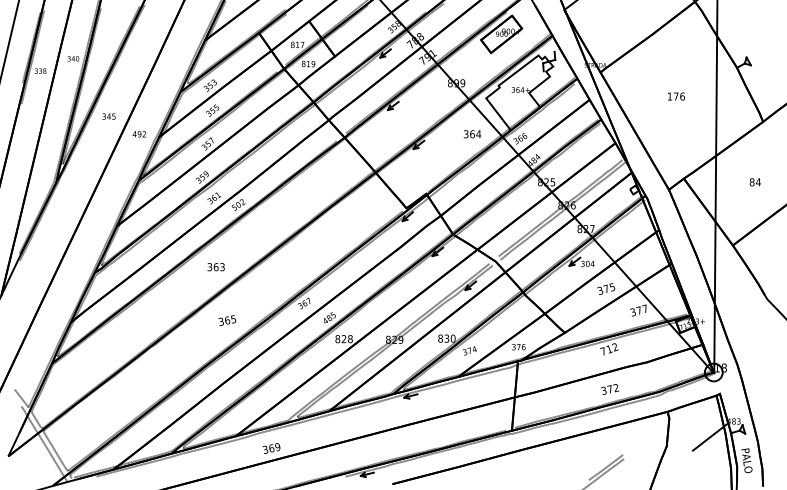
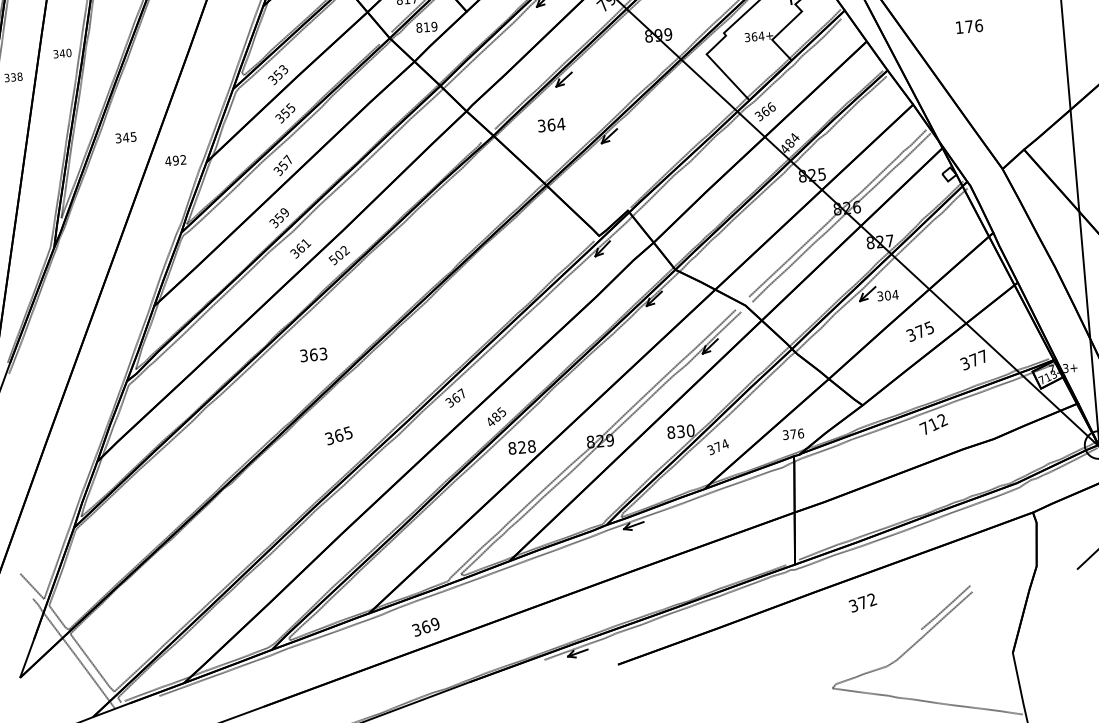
text: (676, 96) -> (969, 26), moved
text: (472, 134) -> (551, 125), moved
text: (610, 389) -> (863, 602), moved

